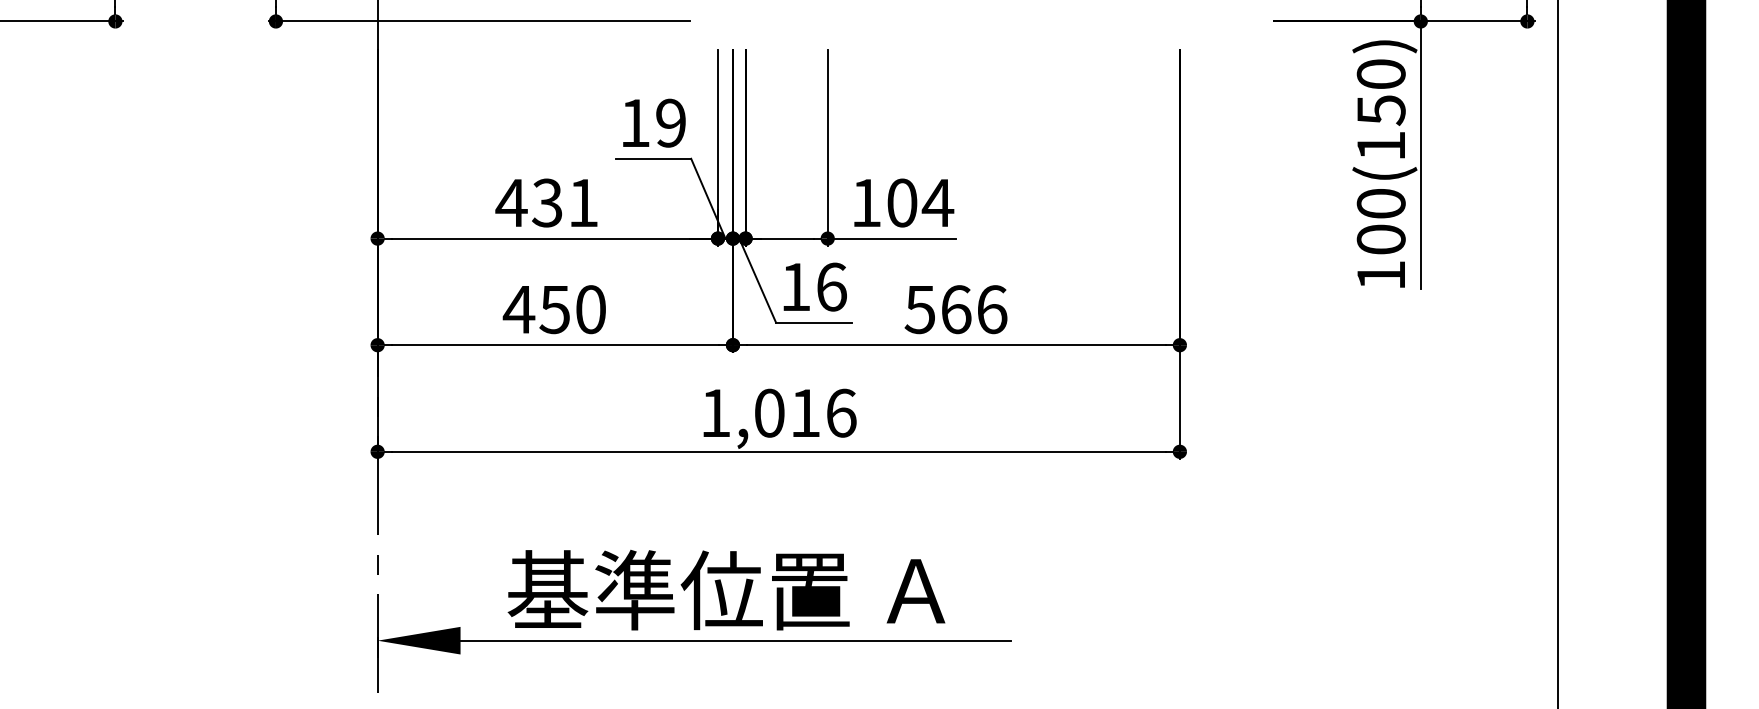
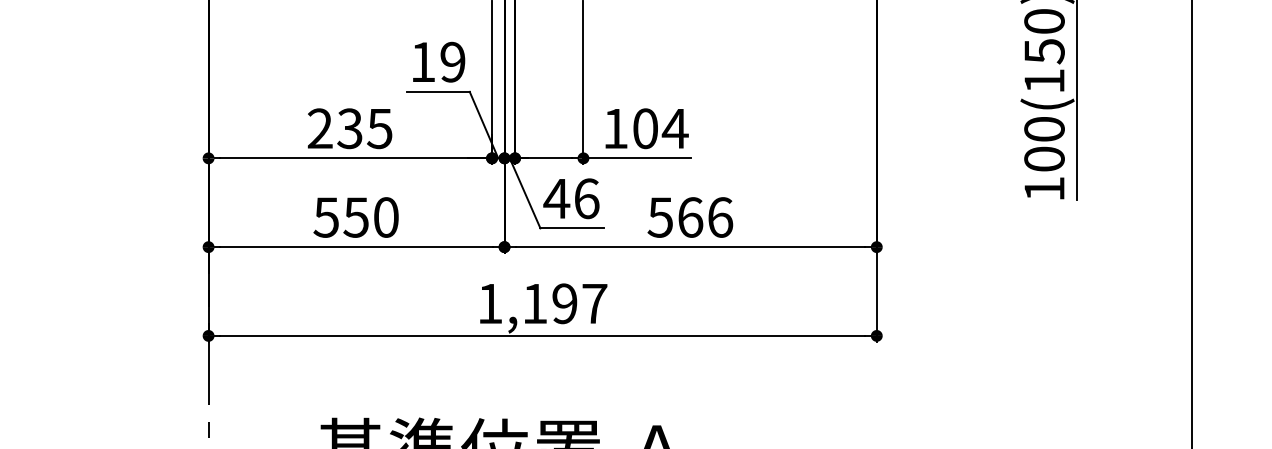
text: (546, 202) -> (349, 128), 431 -> 235
text: (795, 286) -> (556, 198), 16 -> 46
text: (518, 310) -> (325, 218), 450 -> 550
text: (805, 412) -> (564, 303), 1,016 -> 1,197

